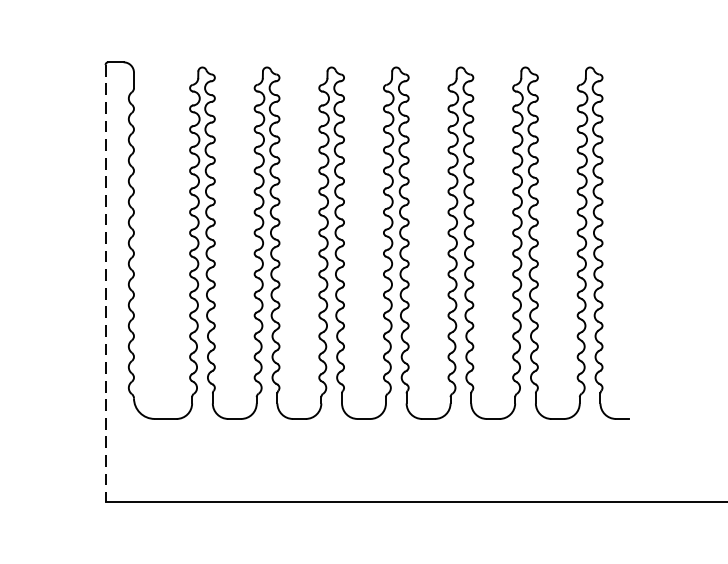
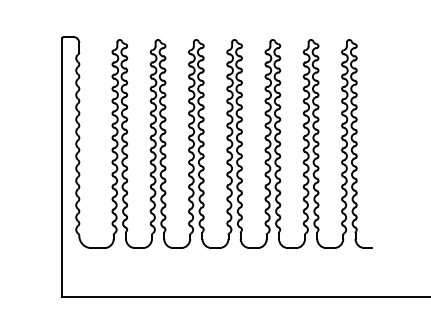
line: (105, 284) -> (62, 168), dashed -> solid

